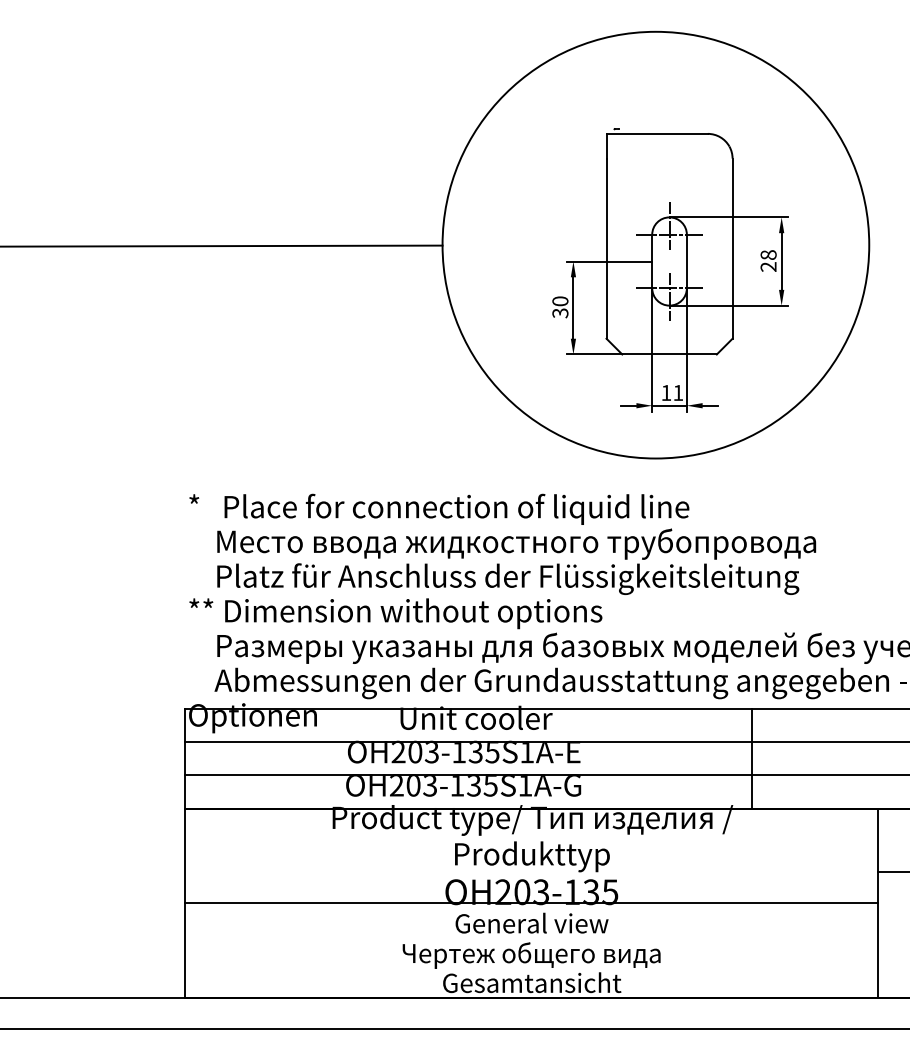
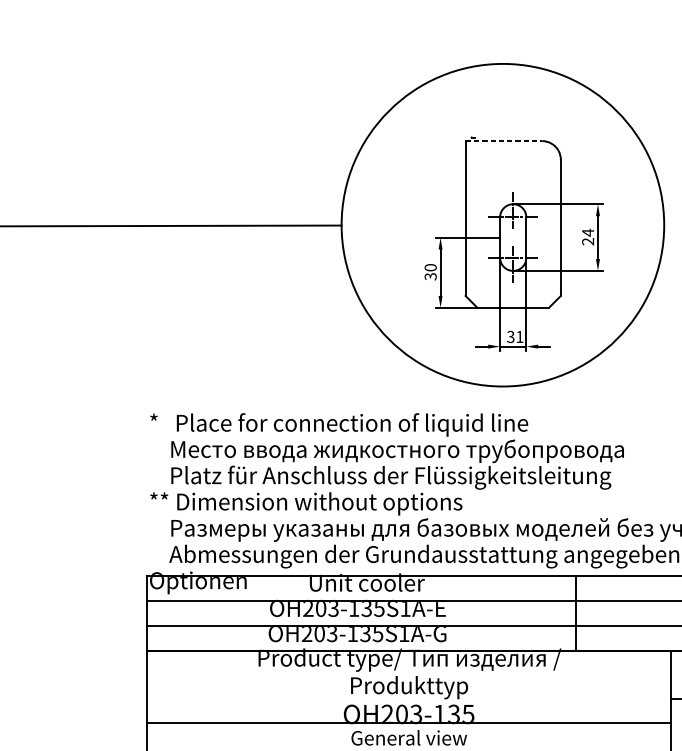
line: (657, 133) -> (504, 140), solid -> dashed
text: (768, 254) -> (588, 232), 28 -> 24
text: (666, 392) -> (510, 336), 11 -> 31

